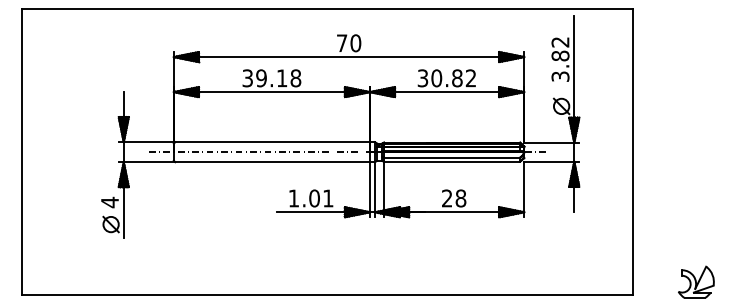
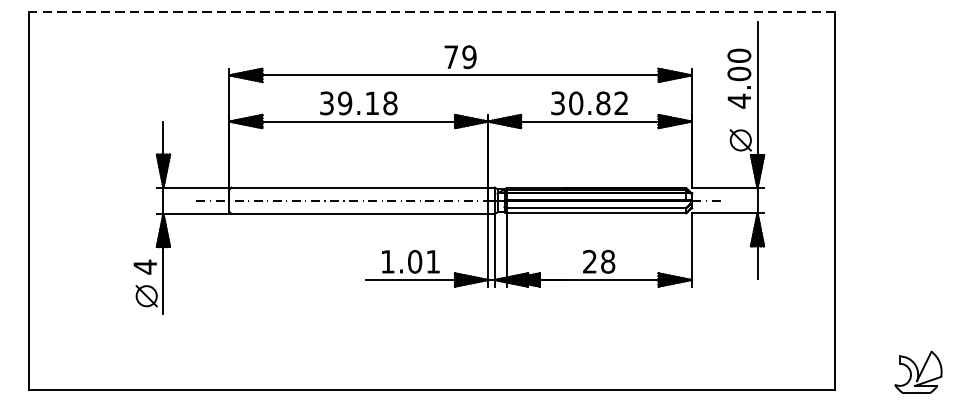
line: (327, 9) -> (432, 12), solid -> dashed
text: (355, 43) -> (469, 57), 70 -> 79
text: (560, 59) -> (739, 78), 3.82 -> 4.00

